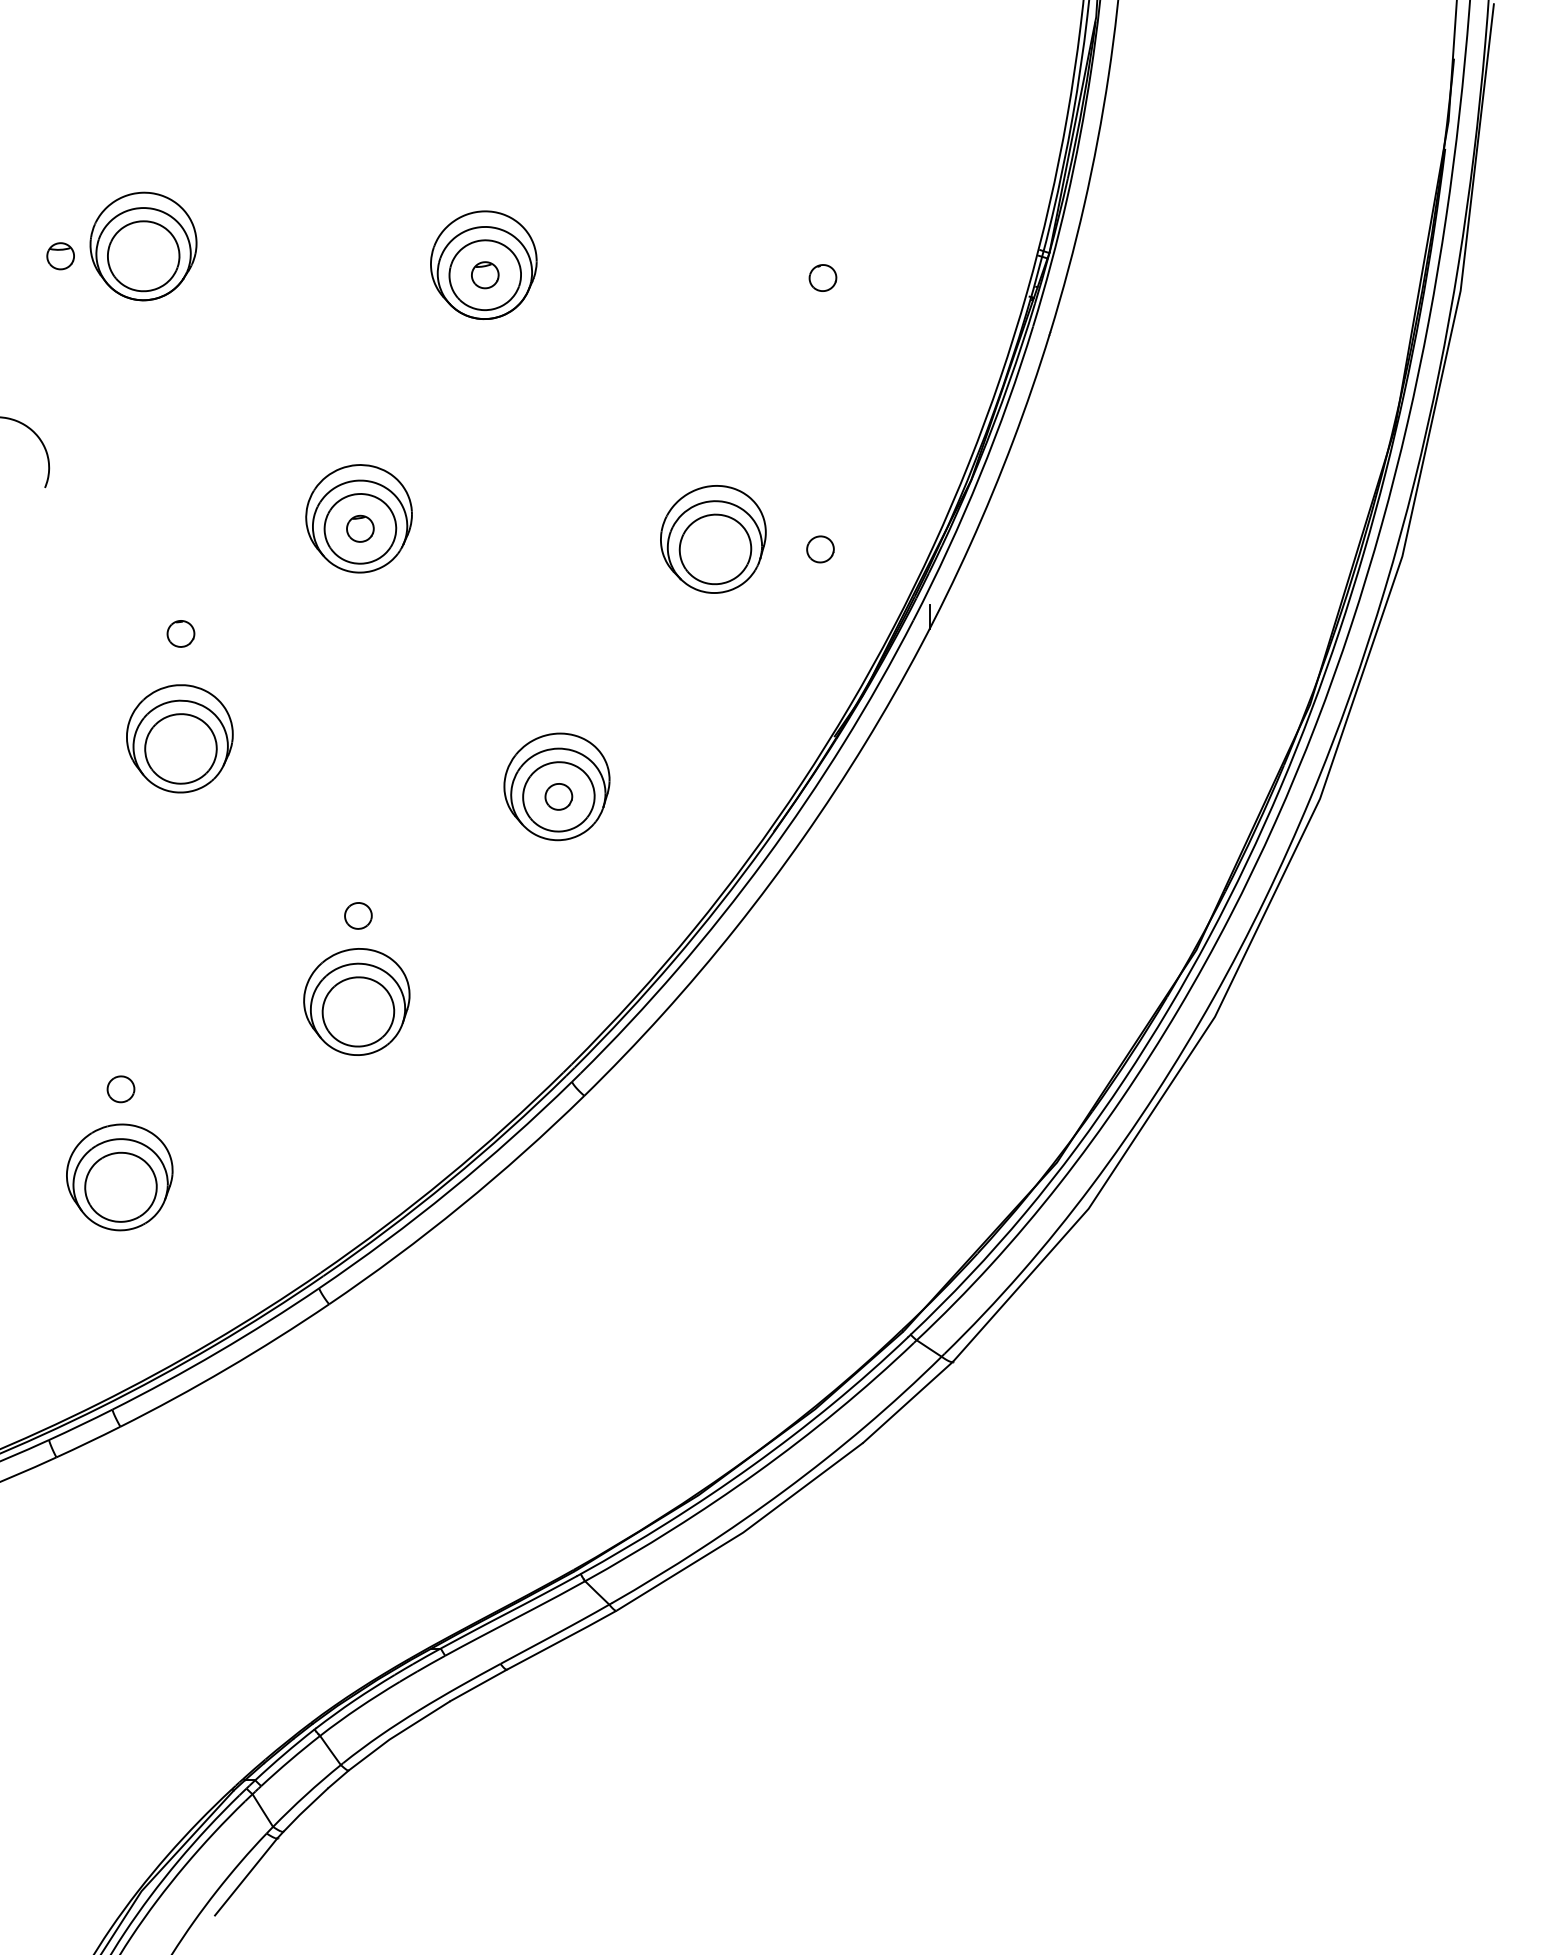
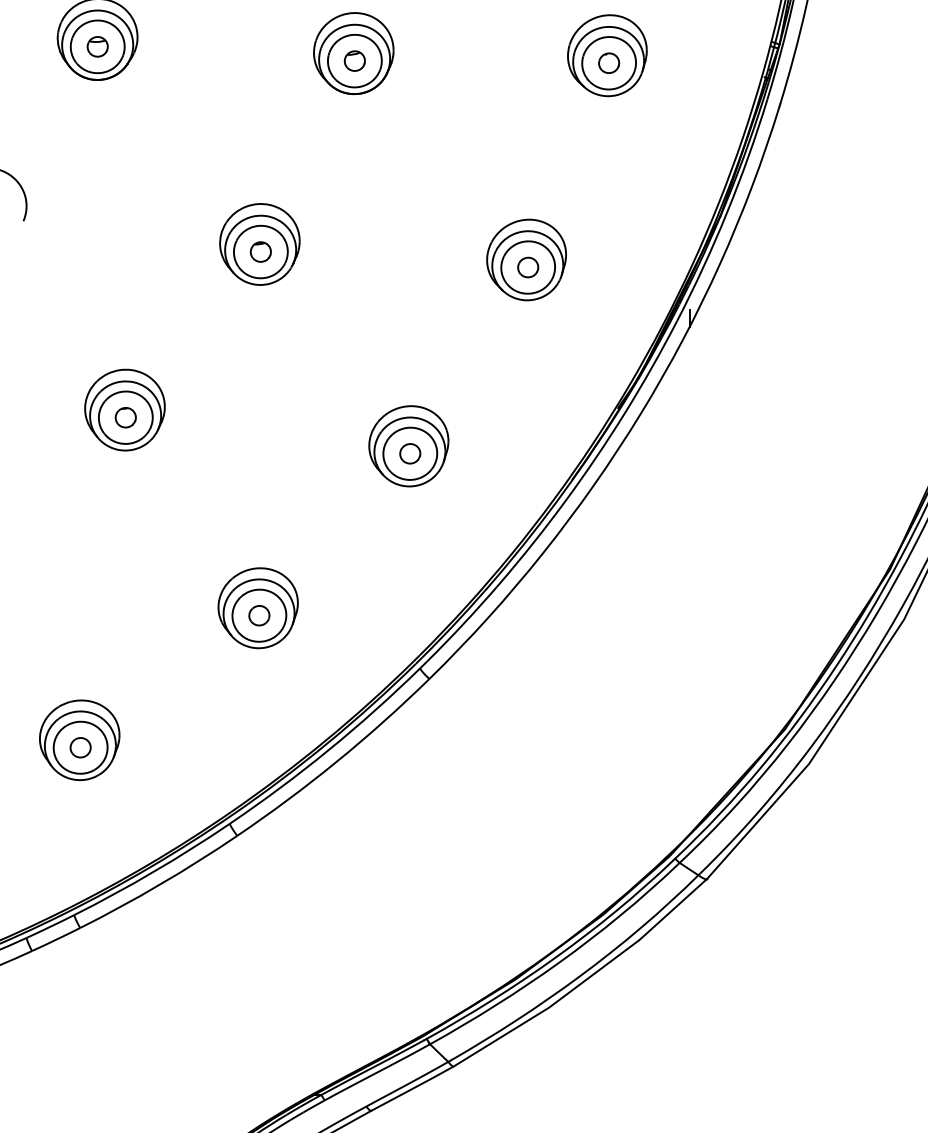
part: (60, 256) -> (97, 47), moved
part: (820, 267) -> (607, 55), added
part: (820, 549) -> (528, 267), moved
part: (180, 633) -> (125, 417), moved
part: (358, 915) -> (259, 615), moved
part: (120, 1089) -> (80, 747), moved

